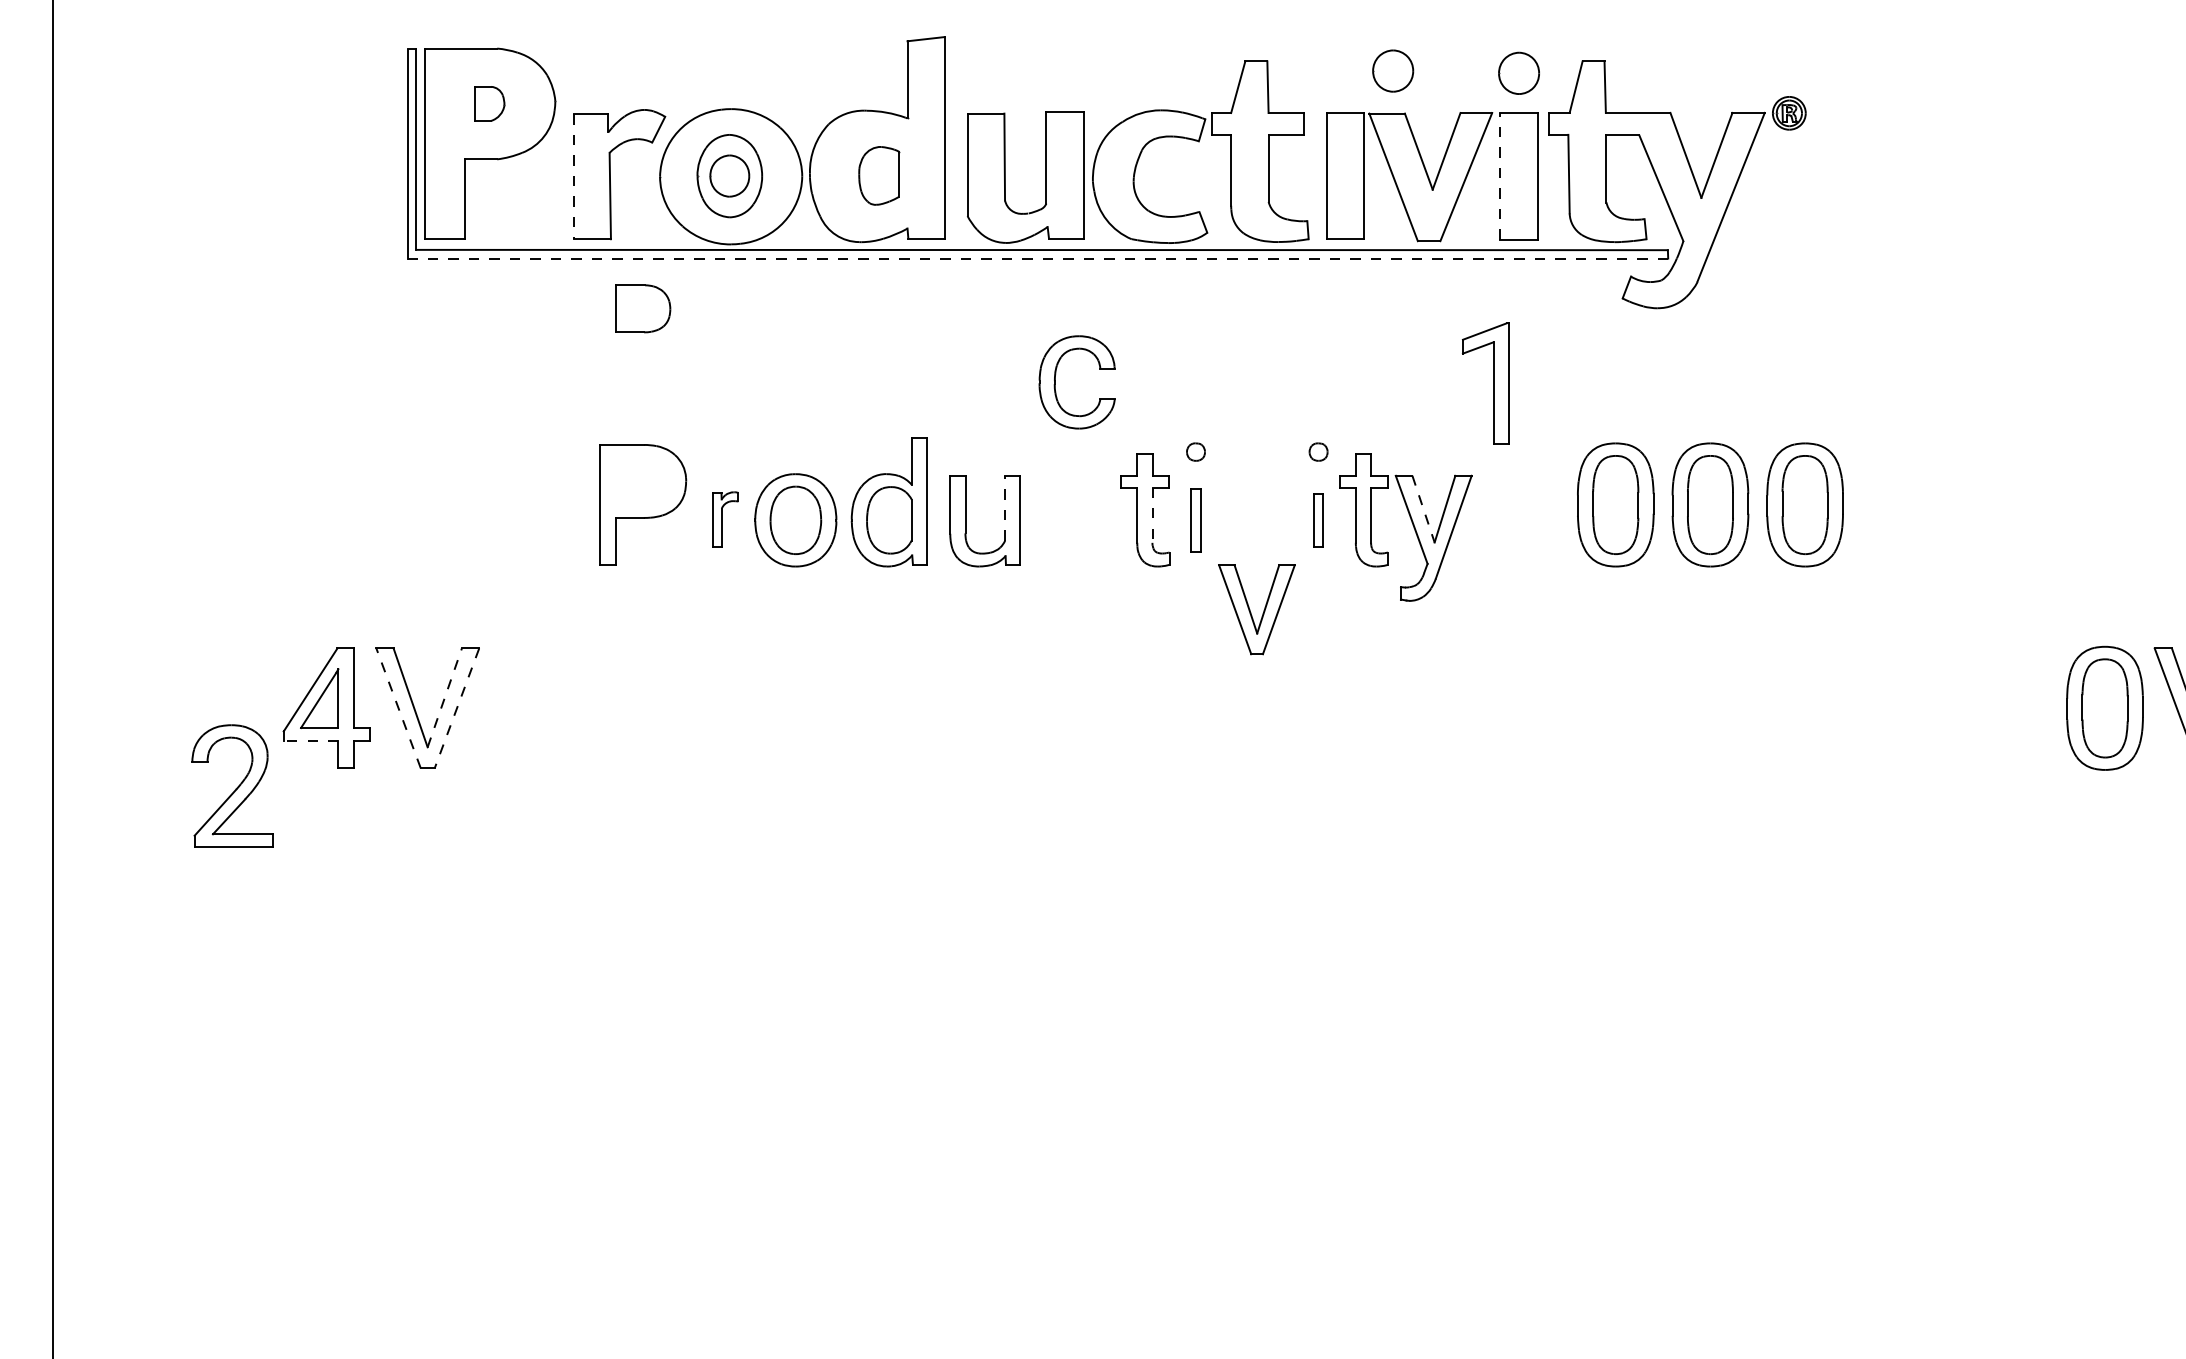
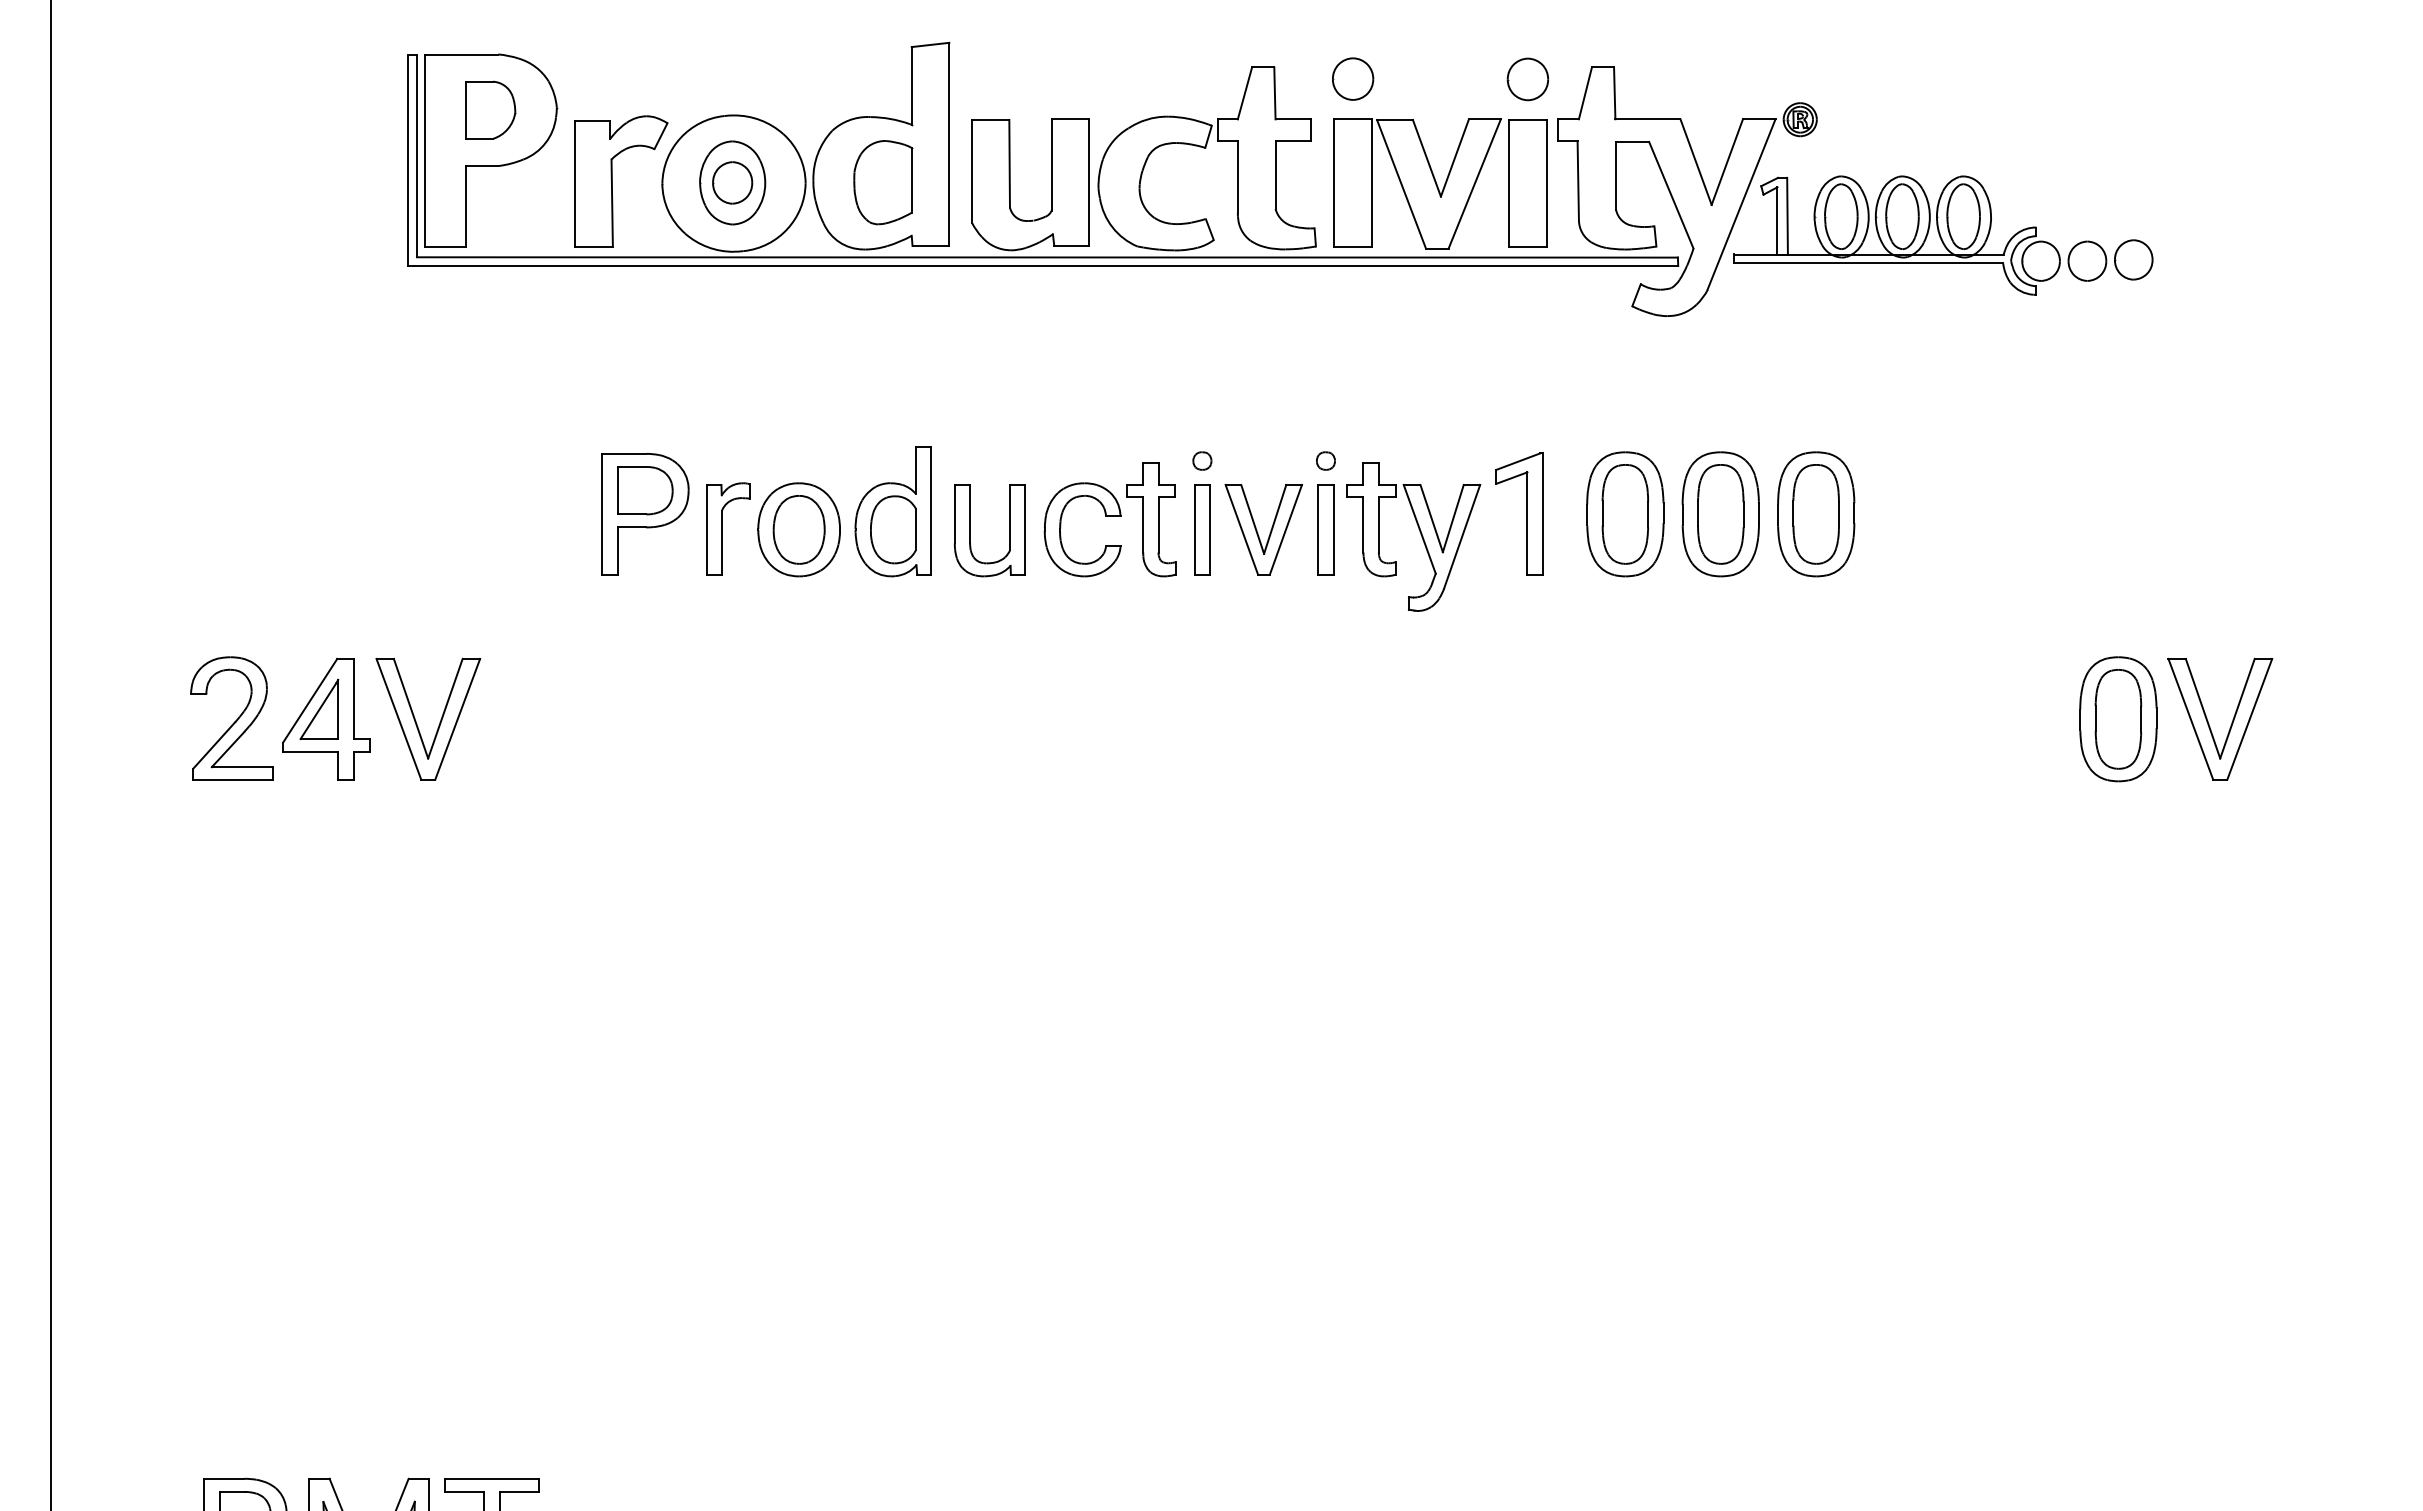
part: (1393, 70) -> (1353, 78), moved
part: (489, 103) -> (490, 109), size x1.67
part: (879, 175) -> (883, 182), size x1.43
line: (573, 176) -> (575, 183), dashed -> solid
line: (1500, 176) -> (1509, 183), dashed -> solid
part: (1931, 228) -> (1943, 235), added
line: (1038, 259) -> (1043, 266), dashed -> solid
part: (643, 308) -> (645, 490), moved
part: (1056, 380) -> (1061, 527), moved
part: (1492, 383) -> (1526, 513), moved
line: (1005, 508) -> (1010, 517), dashed -> solid
line: (1423, 510) -> (1431, 519), dashed -> solid
line: (1152, 515) -> (1158, 524), dashed -> solid
part: (725, 519) -> (728, 528), size x1.67
part: (1196, 520) -> (1202, 529), size x1.43
part: (1318, 520) -> (1325, 529), size x1.67
part: (1250, 610) -> (1257, 530), moved
line: (444, 697) -> (445, 708), dashed -> solid
line: (398, 707) -> (398, 718), dashed -> solid
line: (456, 708) -> (457, 719), dashed -> solid
line: (310, 740) -> (310, 751), dashed -> solid
part: (232, 785) -> (231, 718), moved

